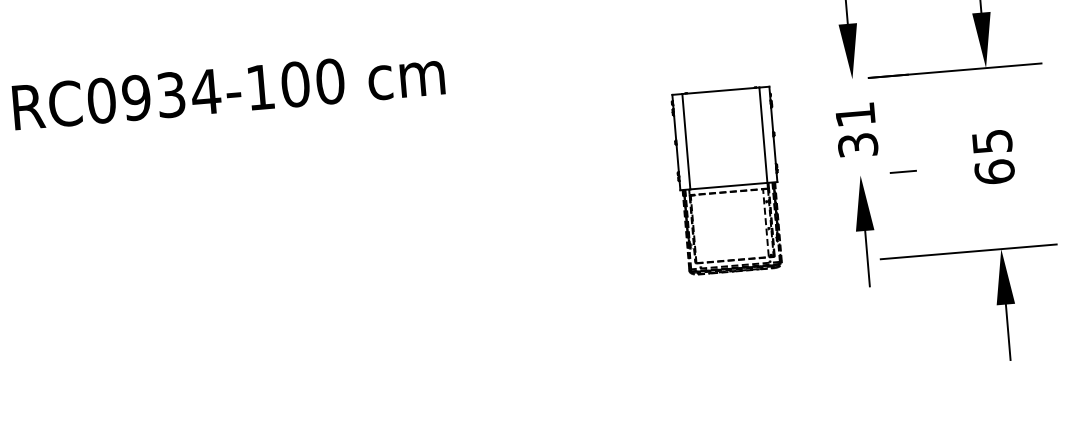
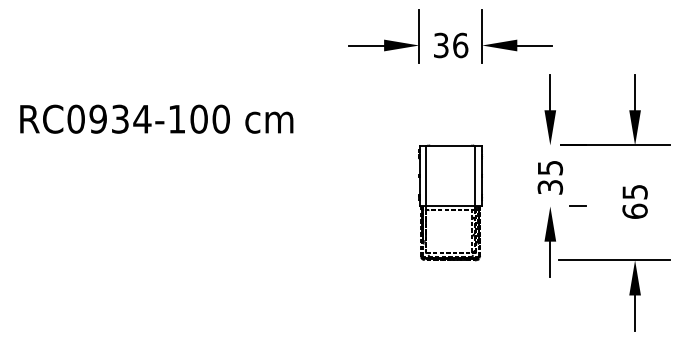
text: (855, 115) -> (550, 168), 31 -> 35
part: (727, 180) -> (450, 202), moved

